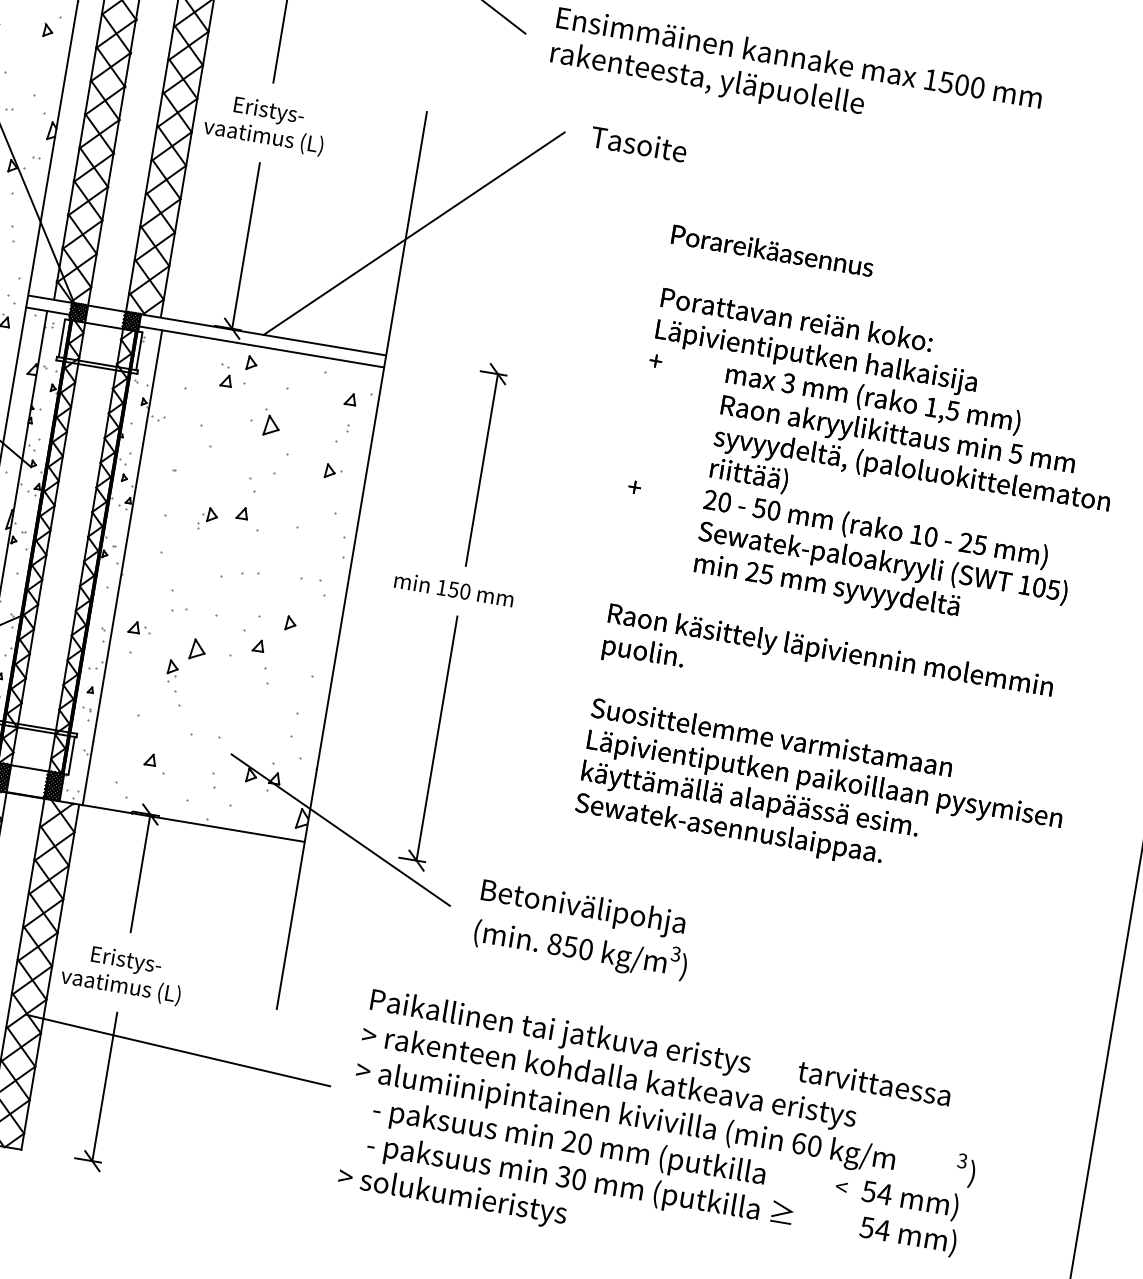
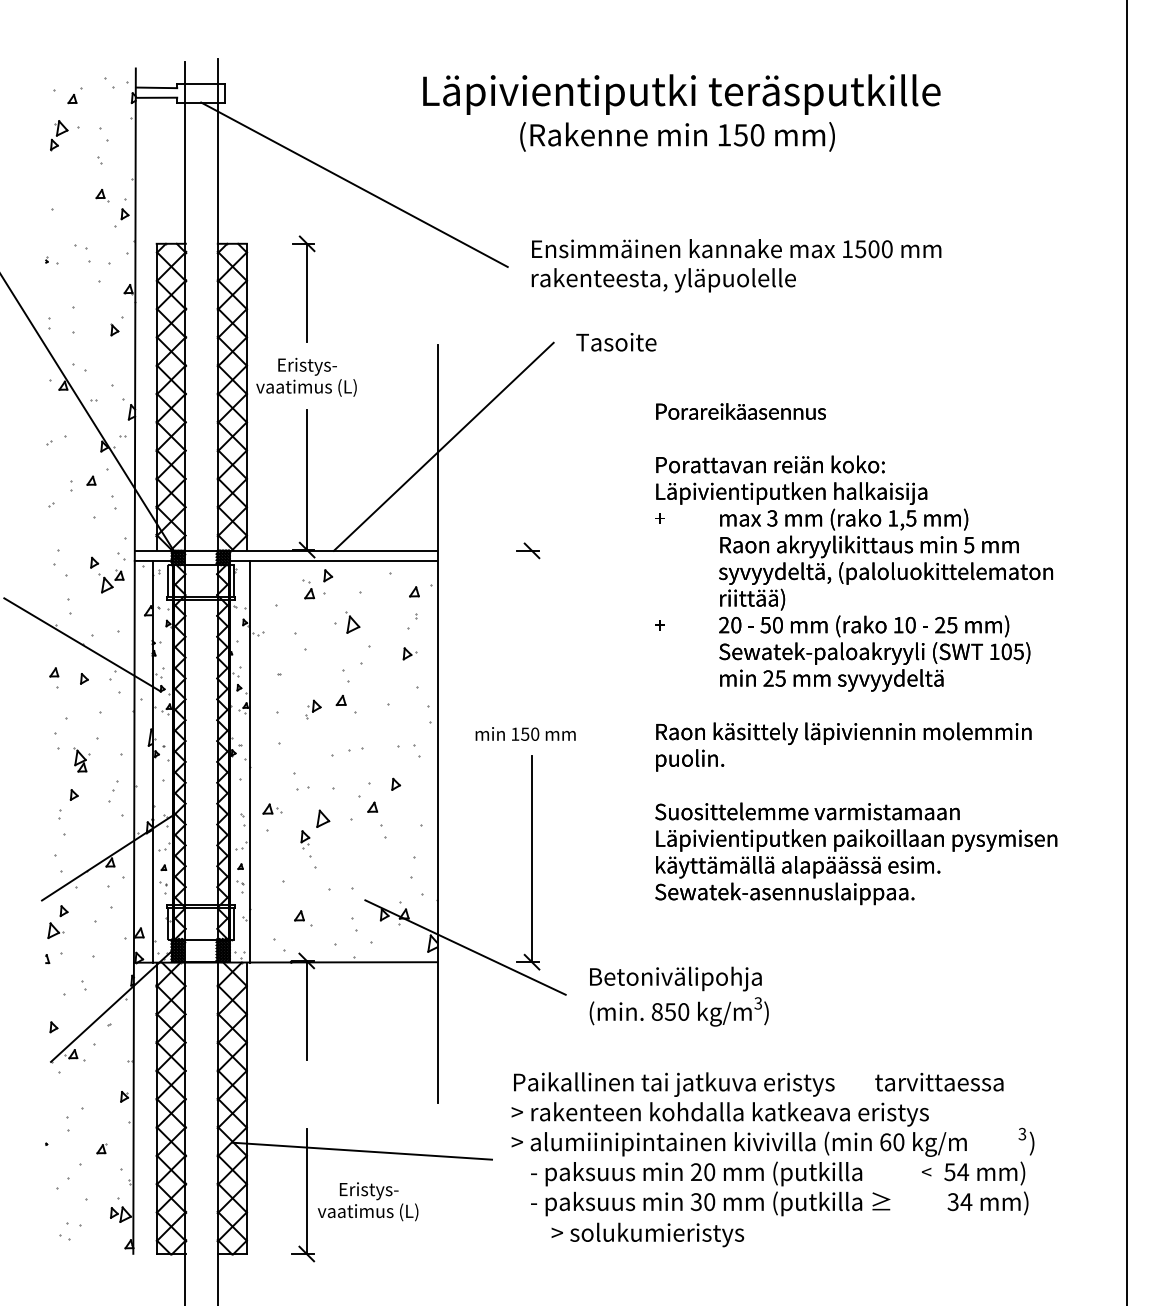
line: (482, 469) -> (532, 631), removed
text: (122, 973) -> (367, 1201), moved
text: (452, 1196) -> (647, 1234), moved
text: (867, 1227) -> (953, 1201), 54 -> 34

